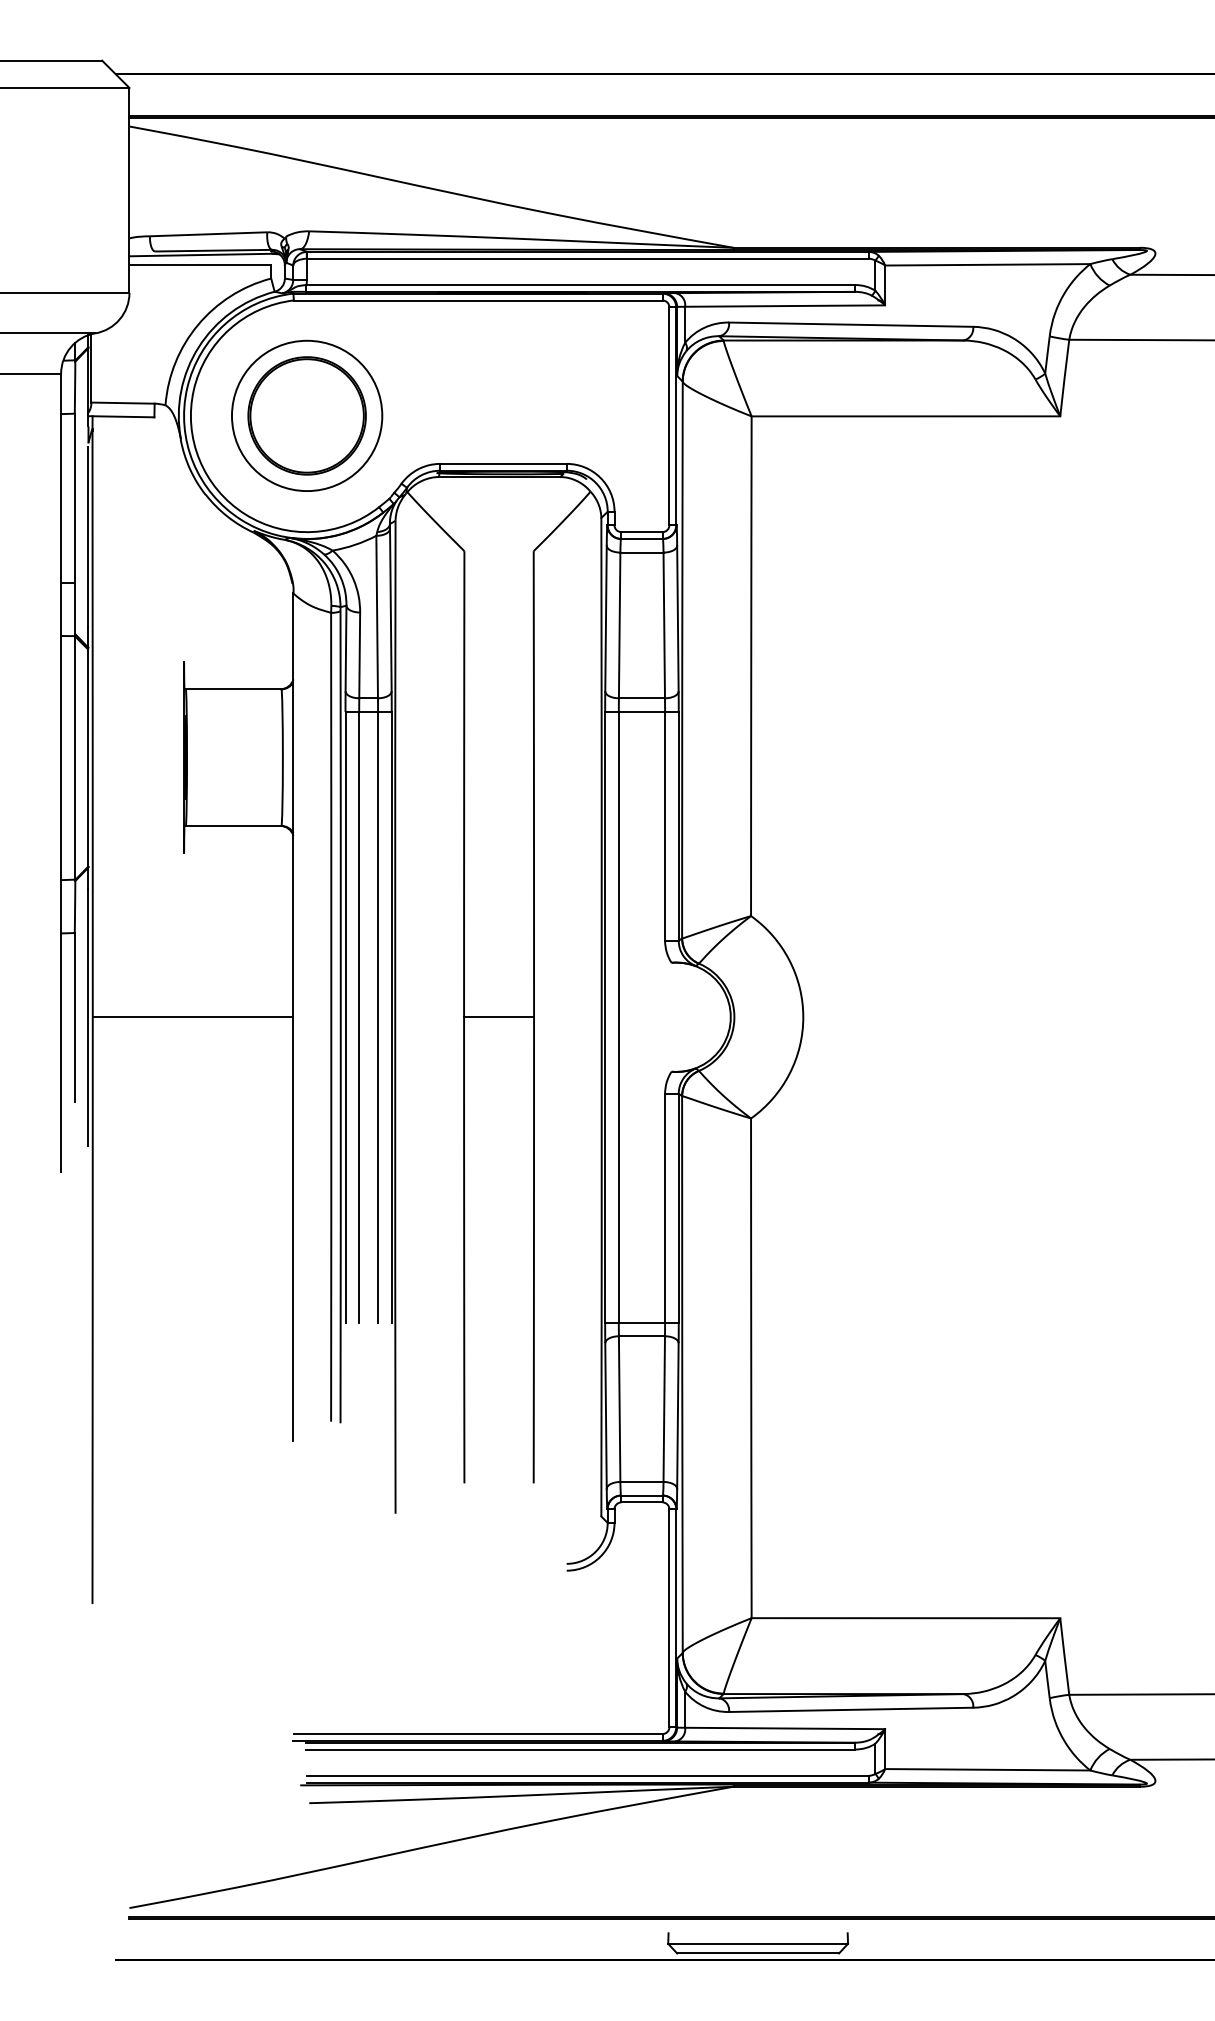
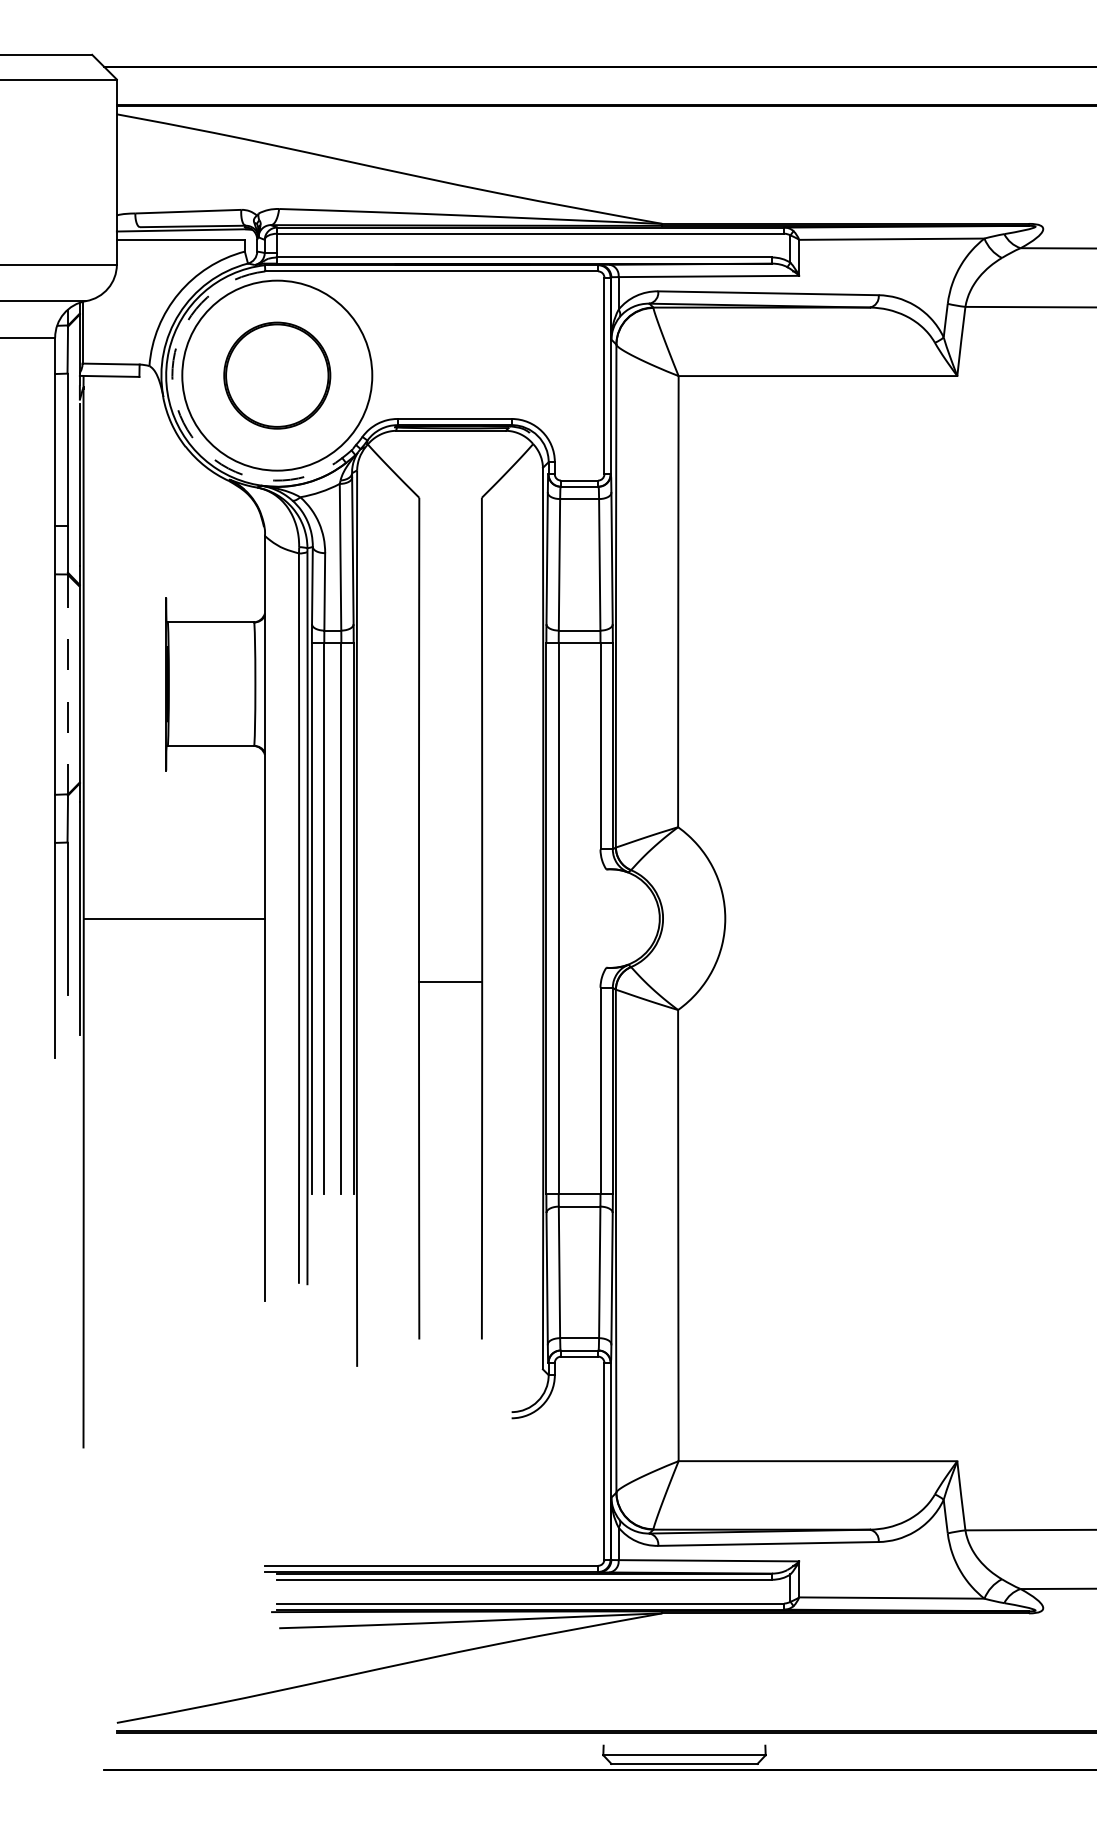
circle: (306, 415) -> (276, 375), size x1.4
arc: (199, 460) -> (180, 415), solid -> dashed
line: (75, 758) -> (68, 684), solid -> dashed
line: (499, 1017) -> (450, 982), moved

